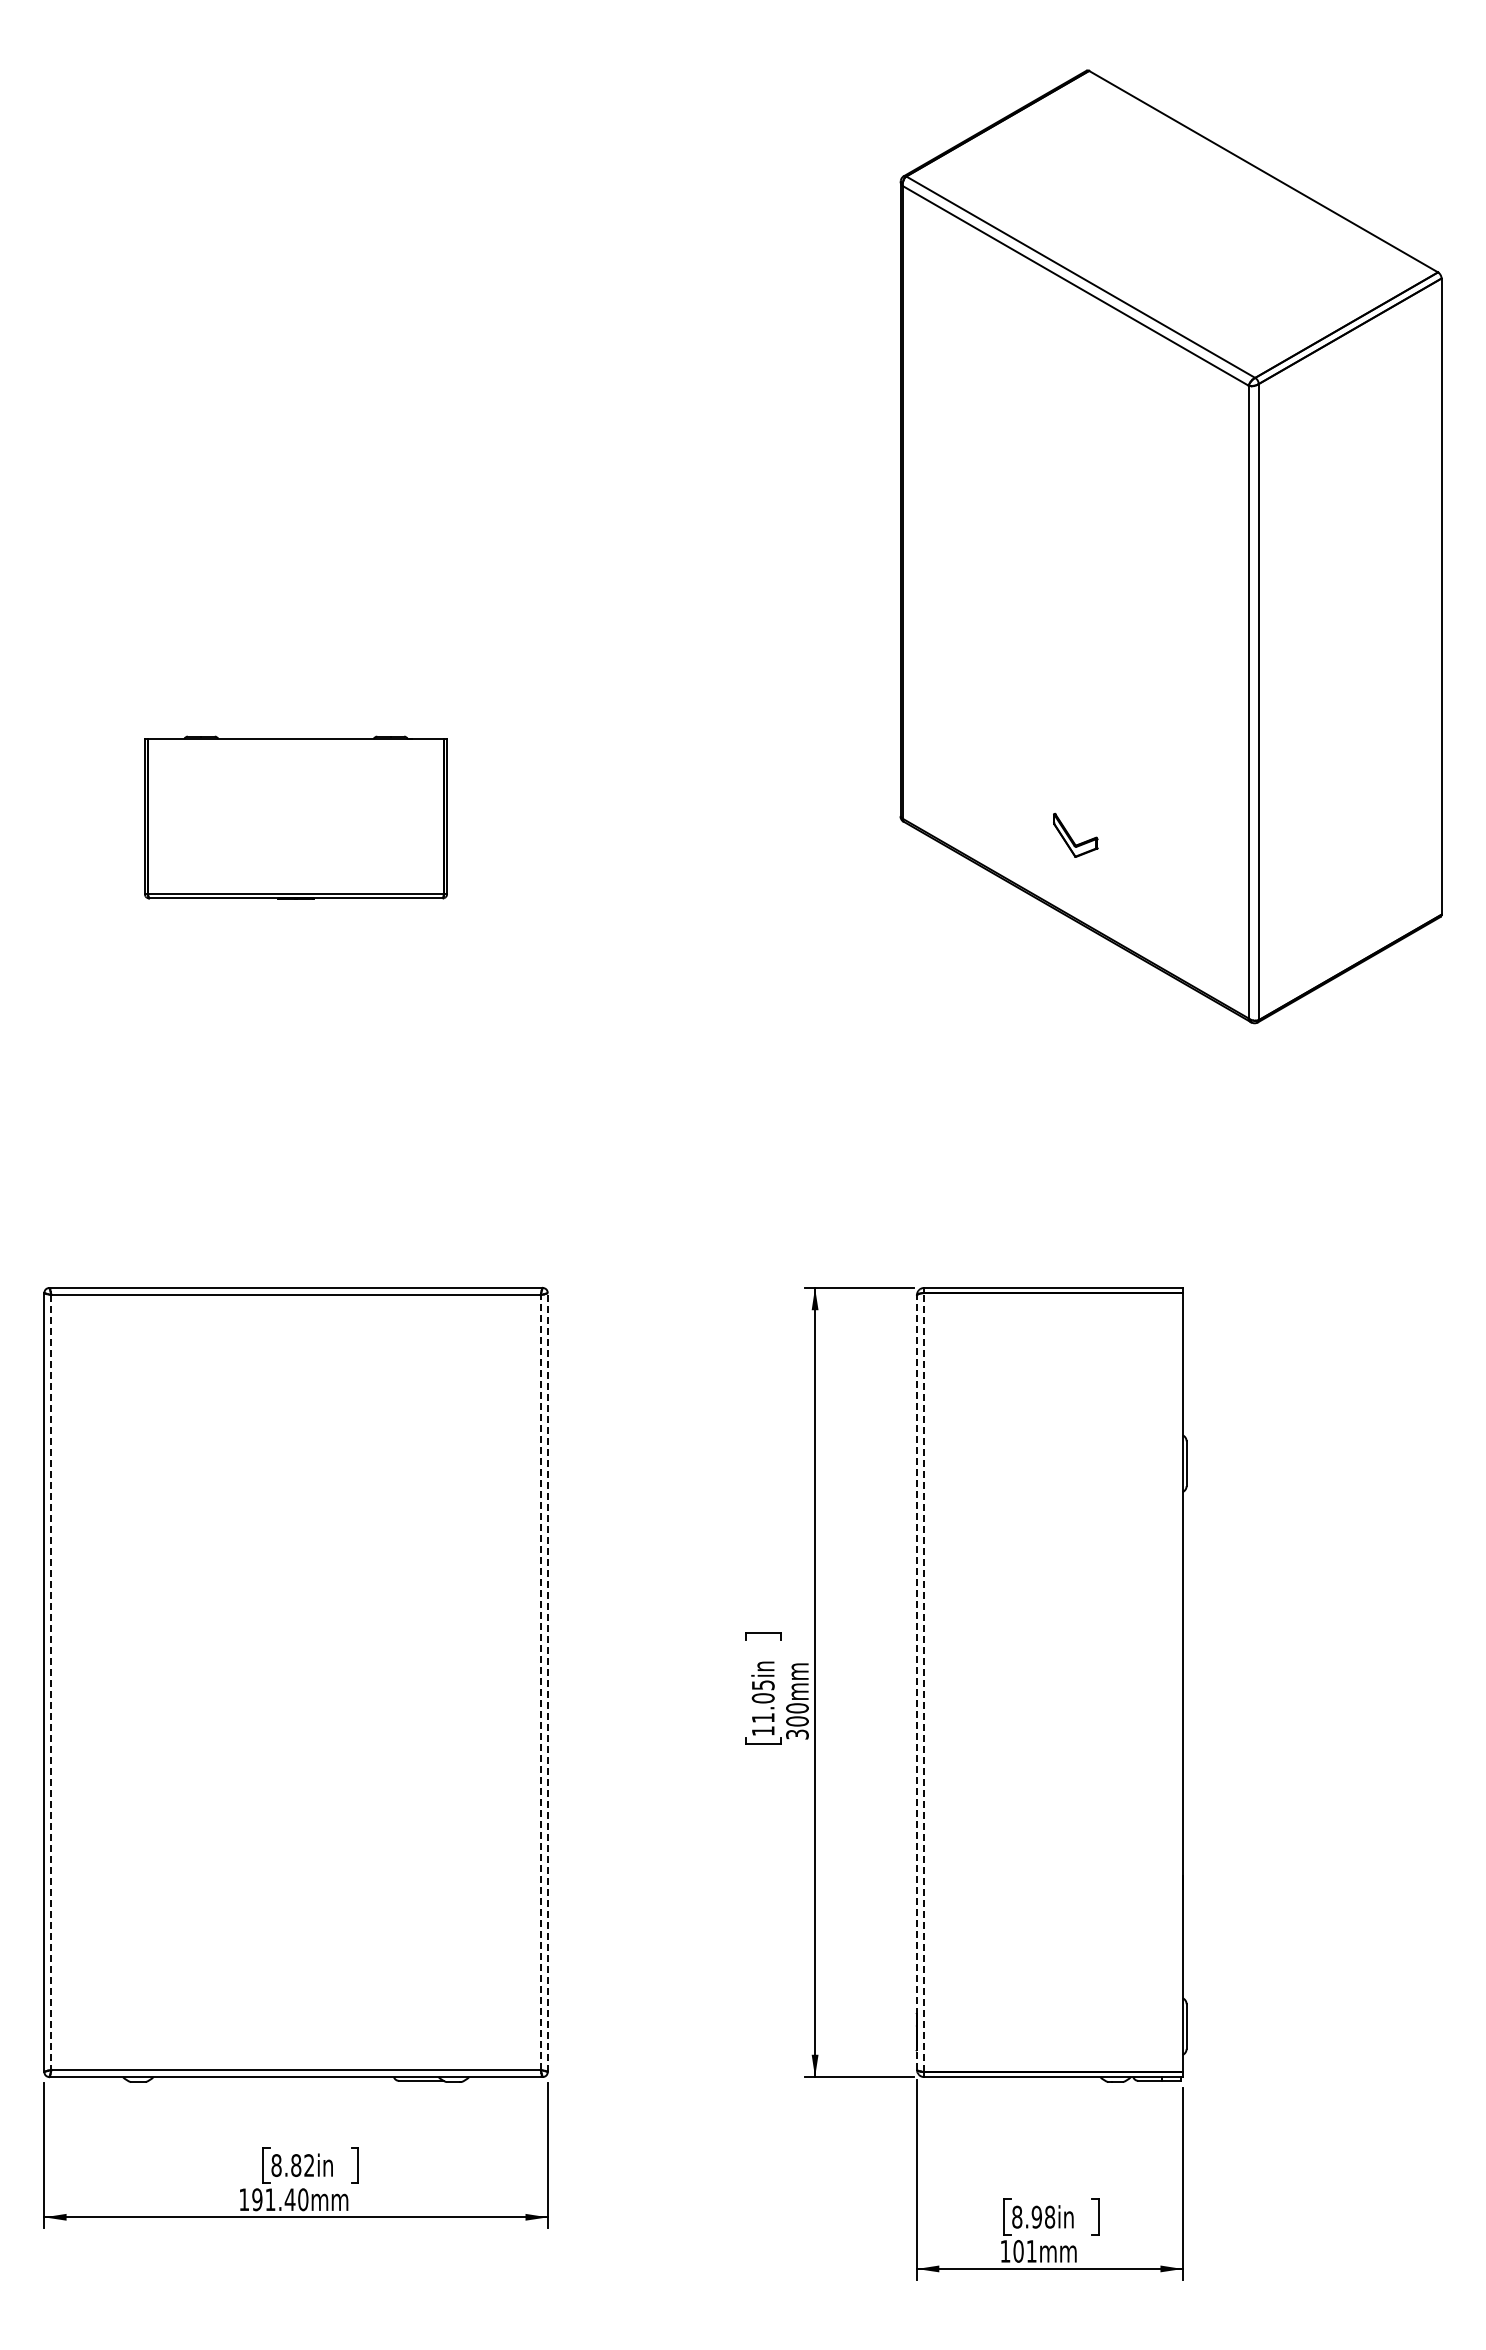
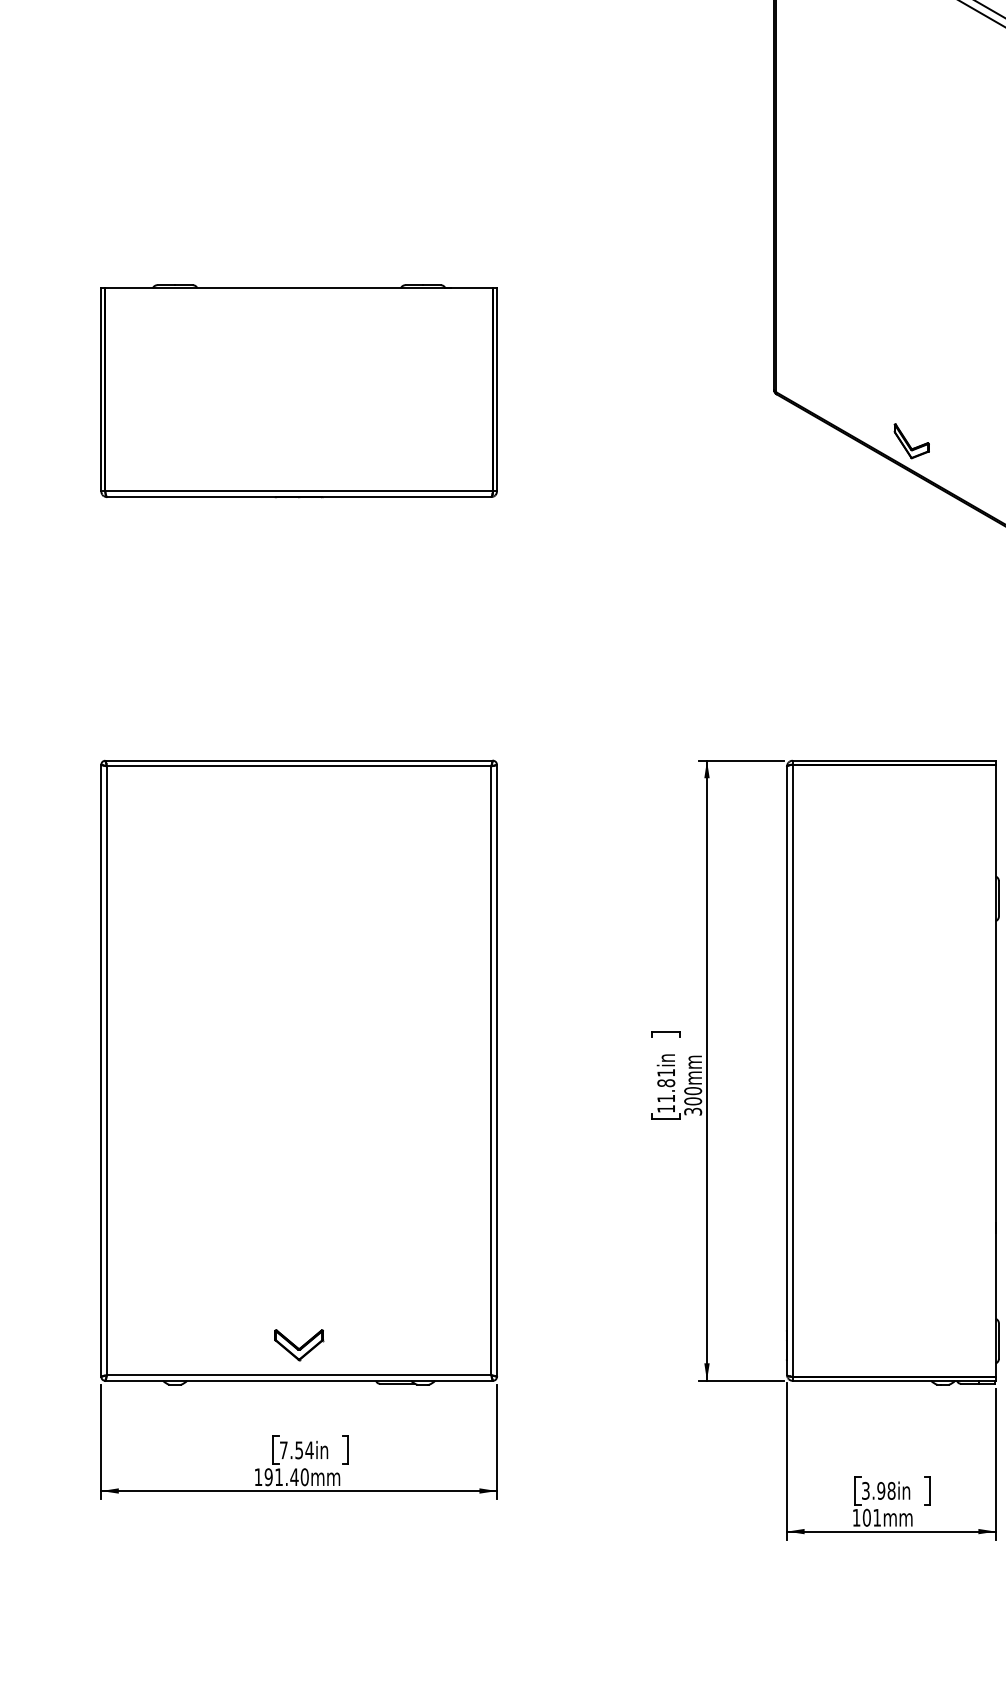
part: (295, 817) -> (298, 391), size x1.67
part: (1075, 834) -> (911, 440), moved
line: (540, 1682) -> (491, 1070), dashed -> solid
line: (547, 1682) -> (496, 1070), dashed -> solid
line: (917, 1682) -> (787, 1070), dashed -> solid
line: (924, 1682) -> (792, 1070), dashed -> solid
line: (51, 1683) -> (106, 1071), dashed -> solid
text: (763, 1691) -> (666, 1077), 11.05in -> 11.81in
part: (295, 2031) -> (298, 1345), added
text: (292, 2165) -> (296, 1450), 8.82in -> 7.54in
text: (1017, 2216) -> (866, 1490), 8.98in -> 3.98in

